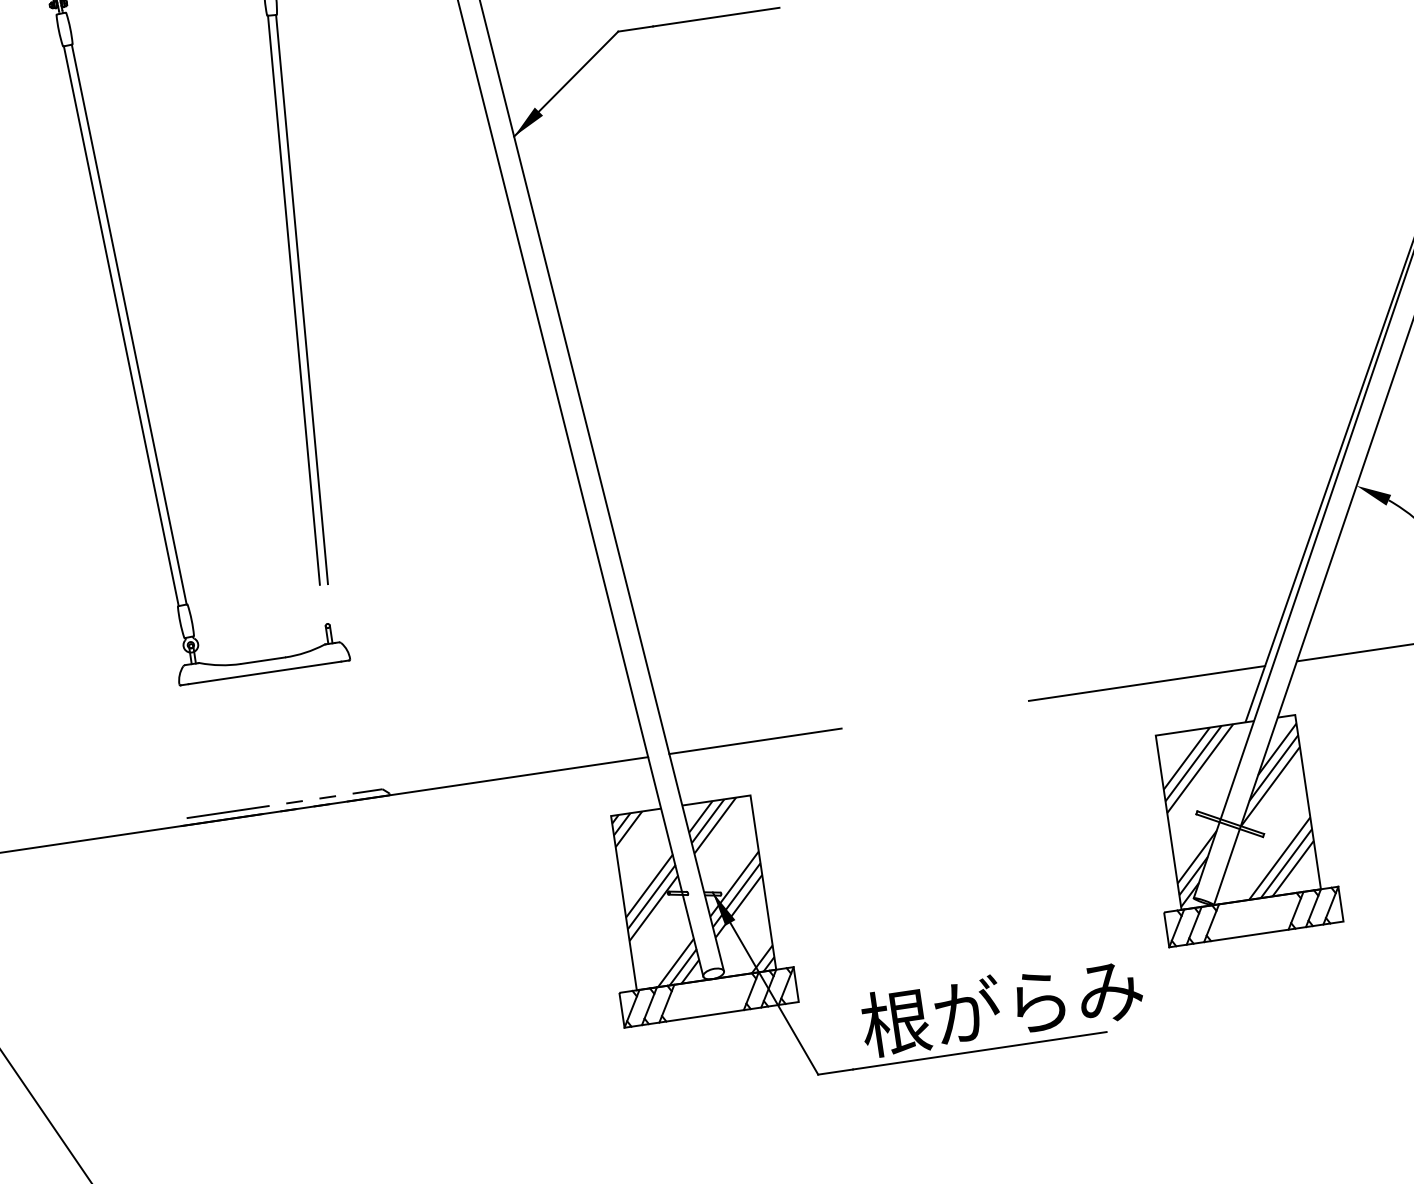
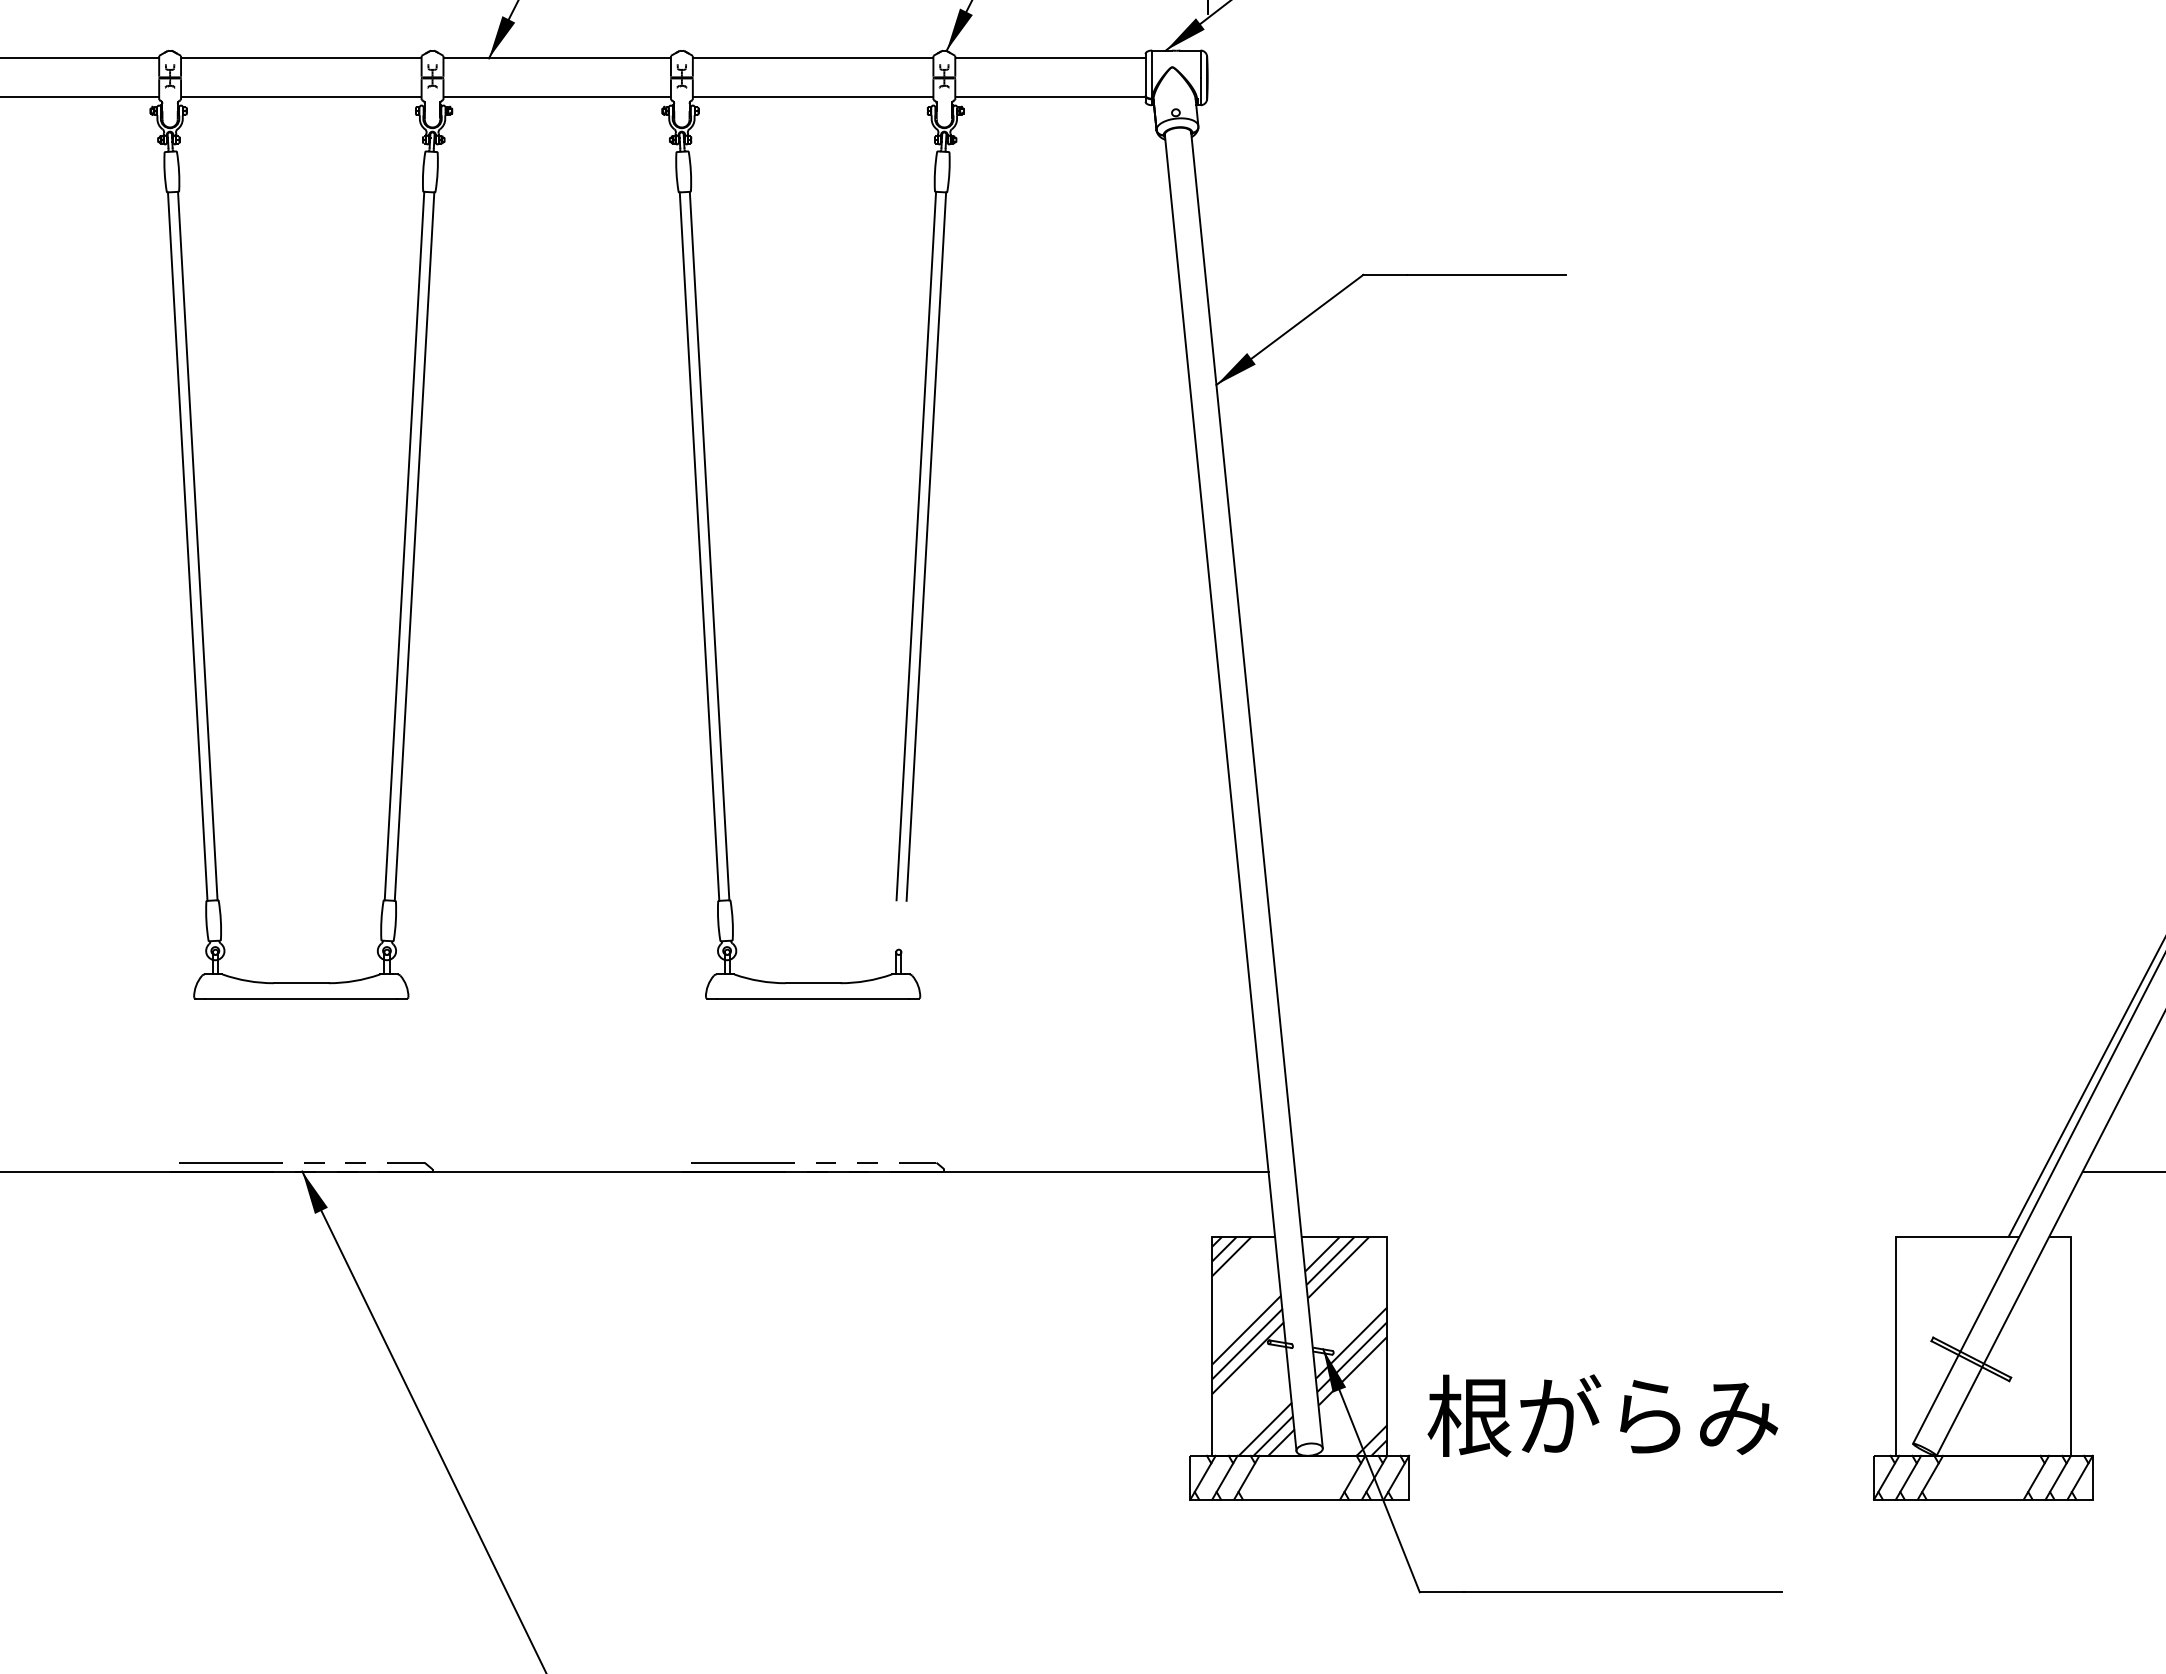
line: (1146, 683) -> (1894, 1171), removed
line: (755, 741) -> (1403, 1171), removed
hatch: (1272, 811) -> (2025, 1351), removed
hatch: (1207, 815) -> (1944, 1344), removed
text: (1001, 1006) -> (1602, 1415), moved

